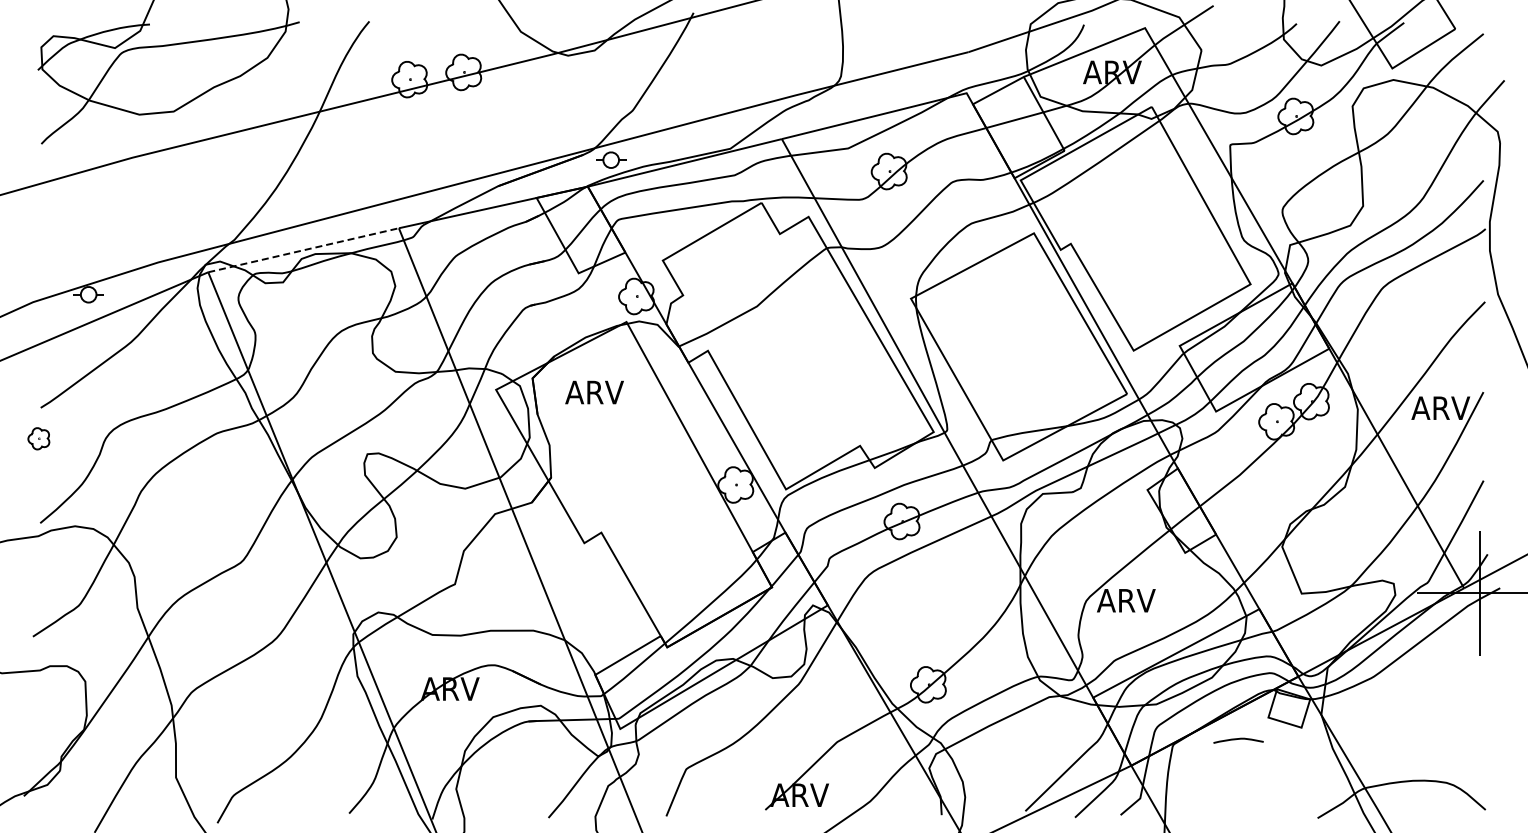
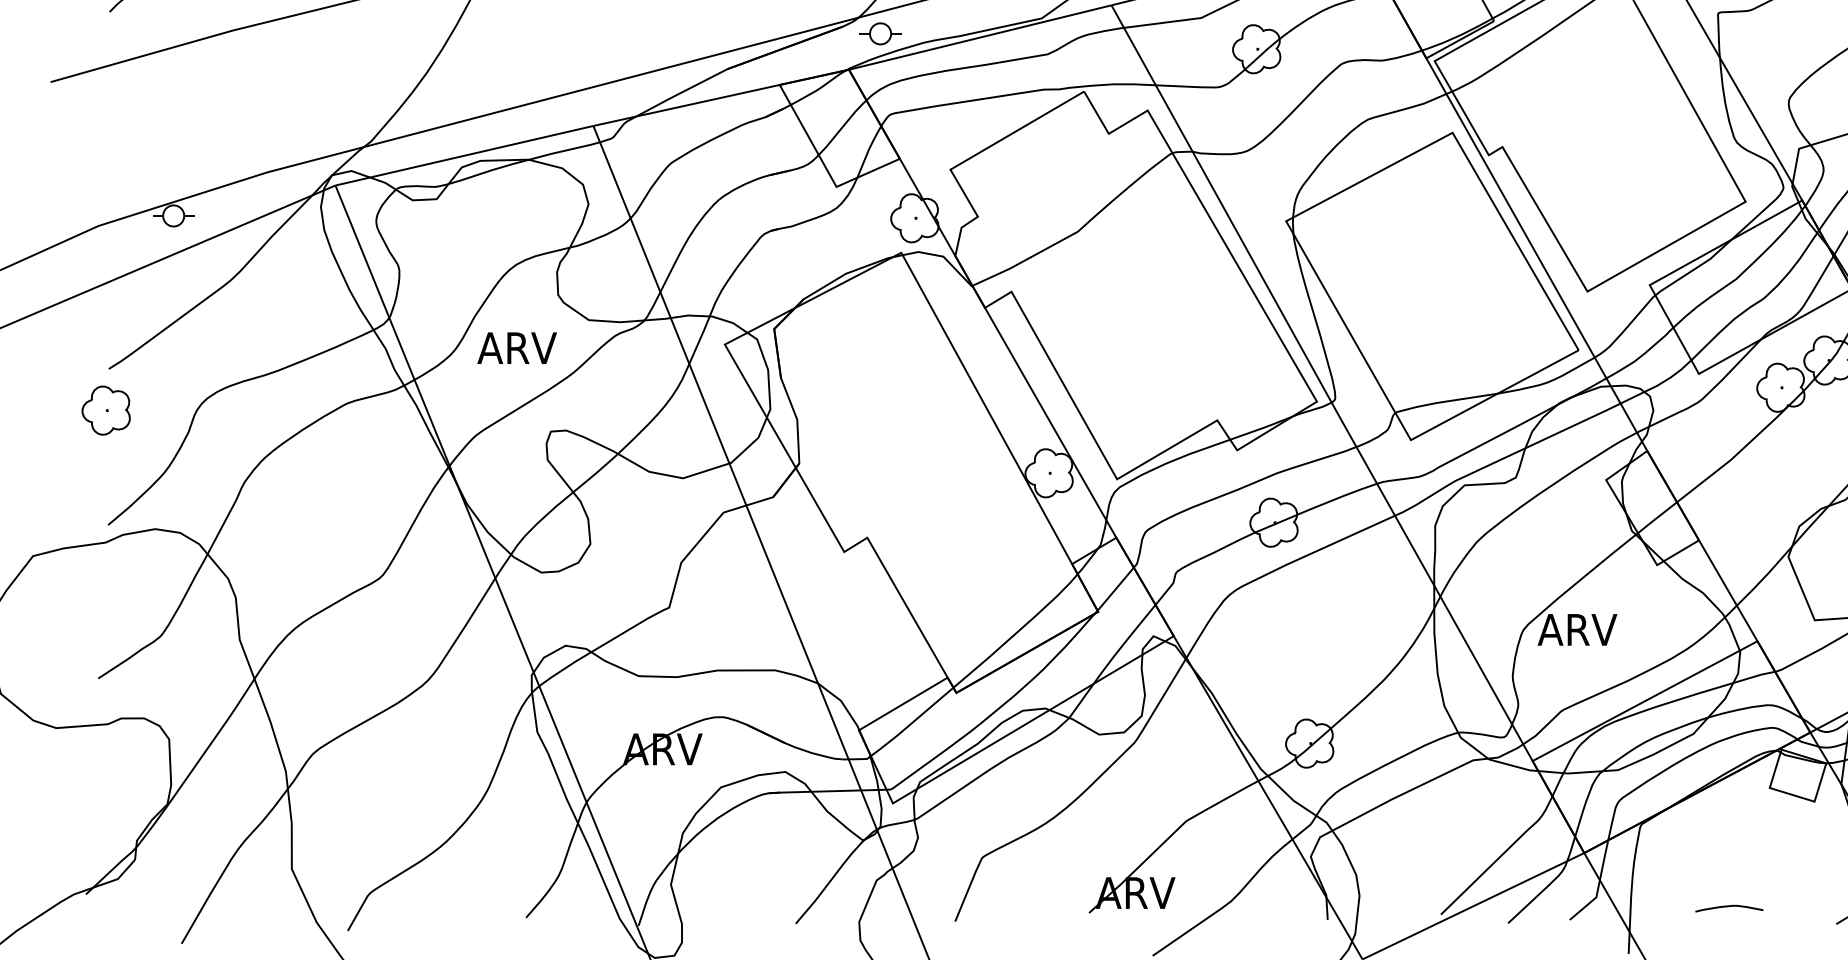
line: (303, 250) -> (464, 156), dashed -> solid
text: (594, 392) -> (517, 348), moved
part: (38, 438) -> (105, 410), size x1.67
curve: (1238, 739) -> (1729, 906), moved

